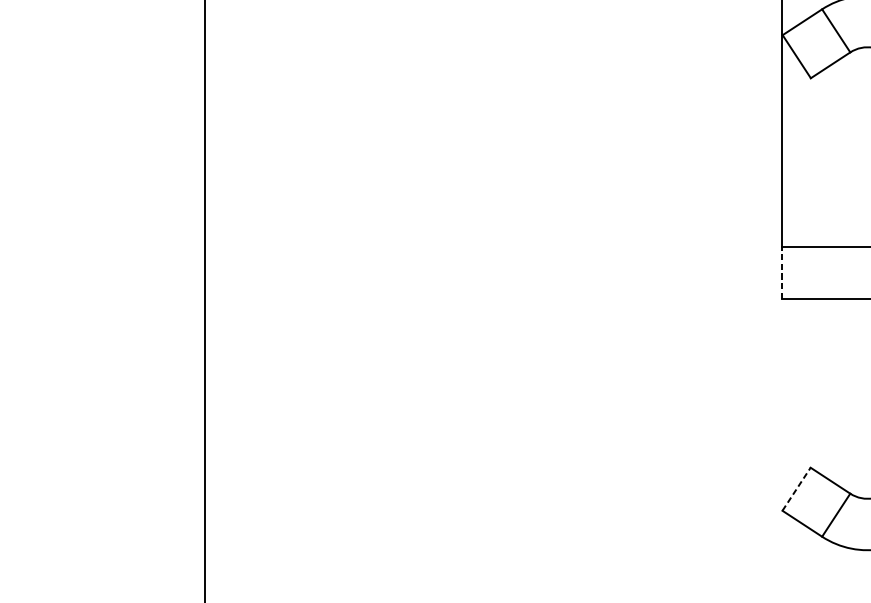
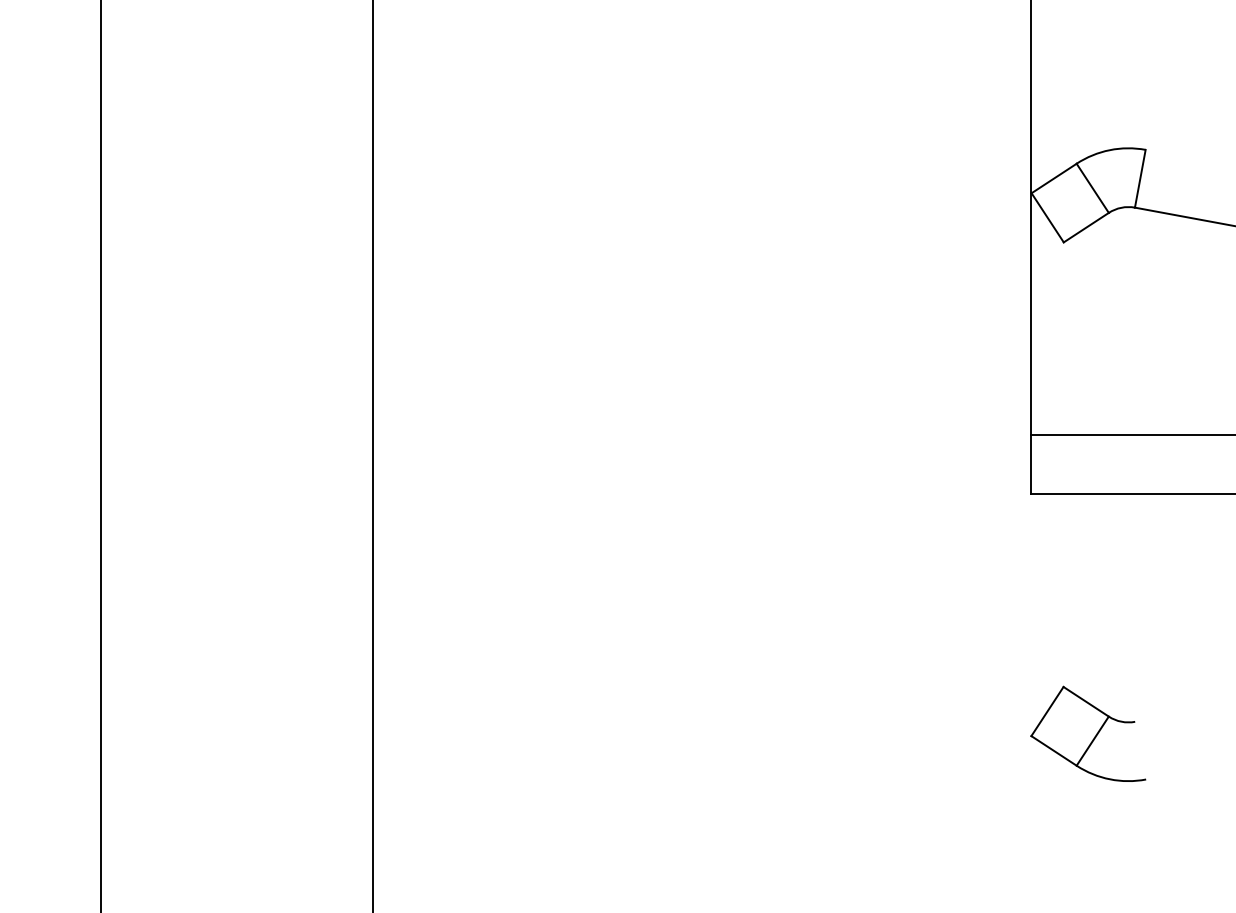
line: (781, 272) -> (1030, 464), dashed -> solid
line: (796, 489) -> (1047, 711), dashed -> solid

